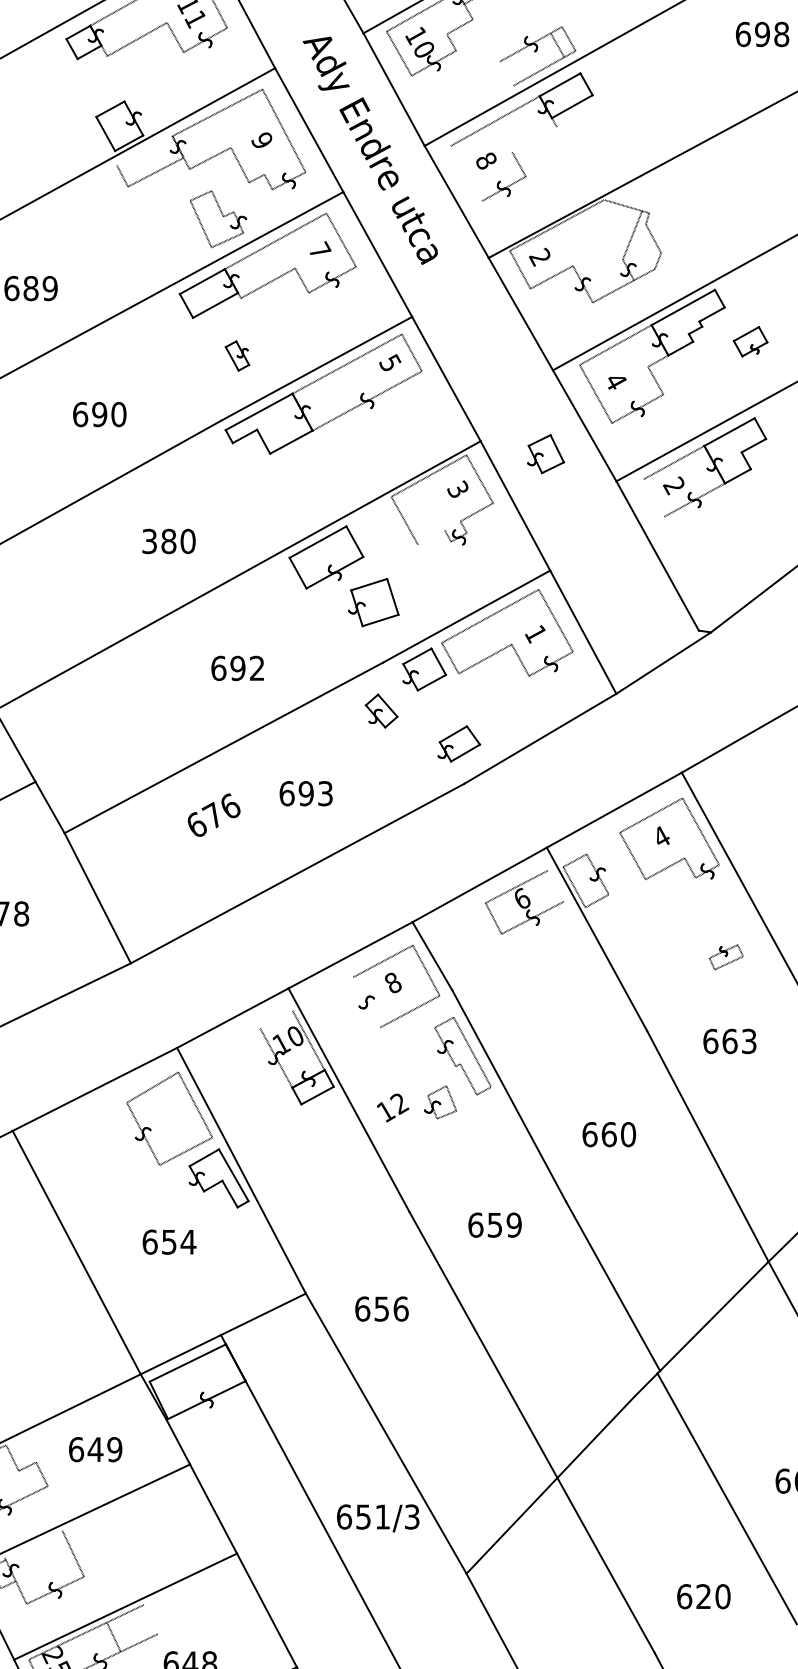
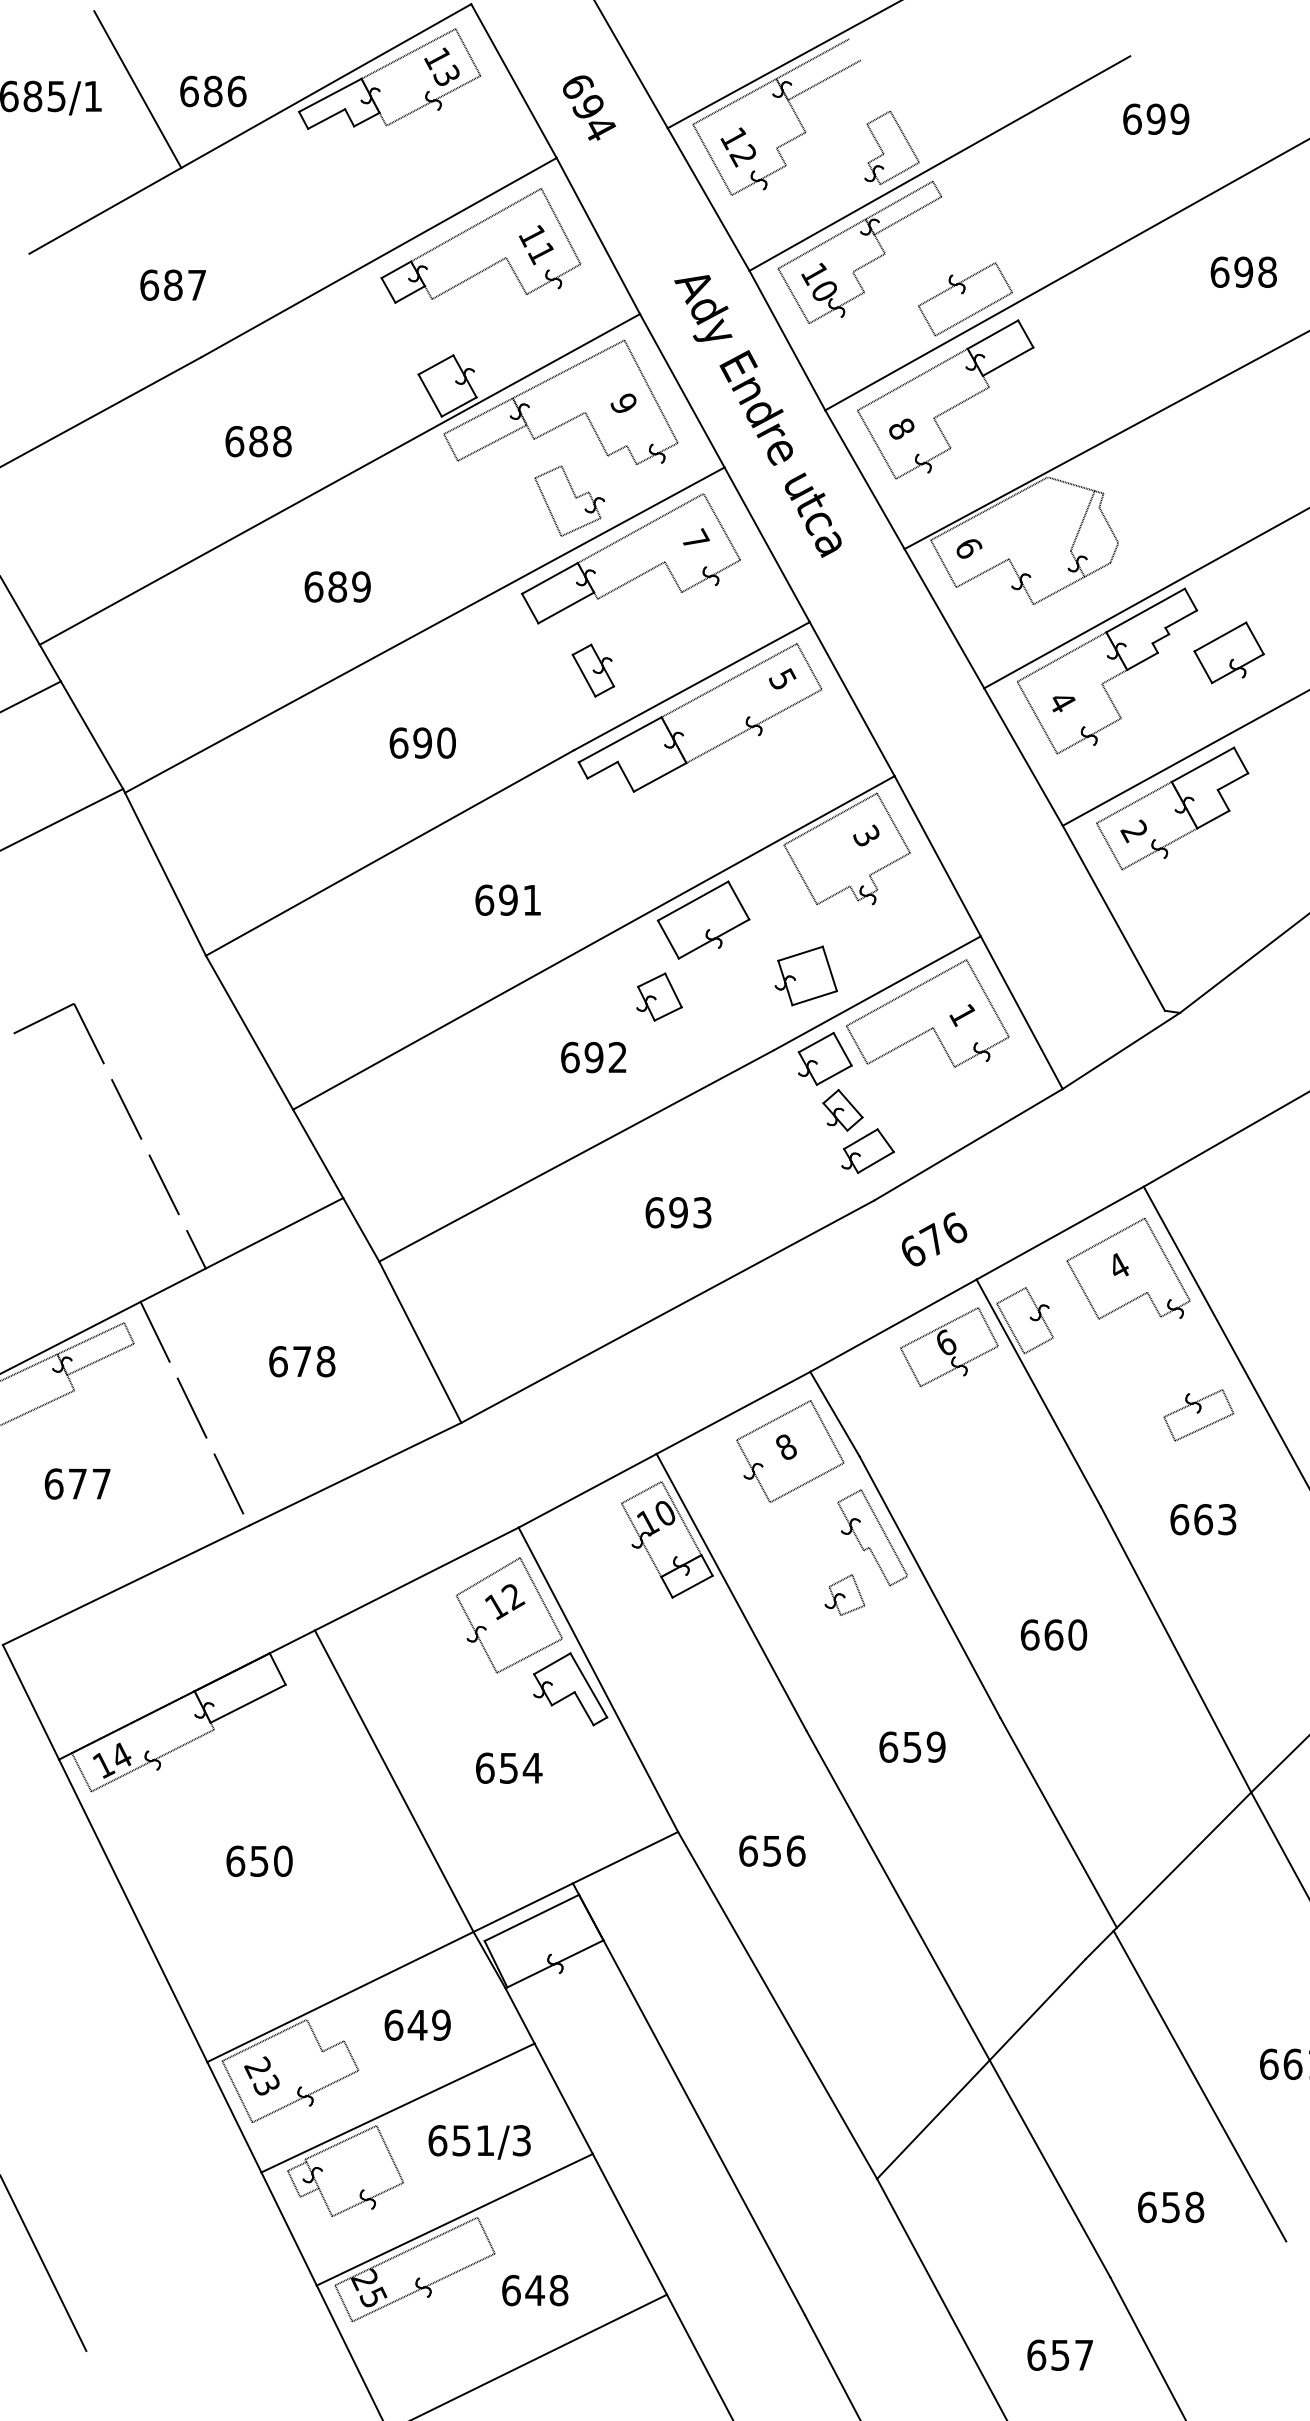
line: (557, 45) -> (926, 320), moved
line: (534, 139) -> (961, 402), added
line: (143, 150) -> (477, 416), added
line: (466, 173) -> (876, 444), added
text: (540, 257) -> (968, 548), 2 -> 6
part: (750, 341) -> (1228, 652), size x1.67
part: (237, 355) -> (593, 670), size x1.43
part: (545, 453) -> (659, 996), moved
line: (654, 498) -> (1109, 846), added
line: (431, 537) -> (833, 895), added
text: (168, 540) -> (508, 899), 380 -> 691
part: (373, 602) -> (805, 975), moved
part: (381, 711) -> (842, 1110), moved
text: (214, 815) -> (934, 1239), moved
line: (556, 885) -> (988, 1326), added
part: (725, 957) -> (1198, 1415), size x1.67
line: (366, 1002) -> (753, 1471), added
line: (276, 1019) -> (641, 1492), added
text: (393, 1107) -> (505, 1601), moved
text: (378, 1518) -> (479, 2142), moved
line: (33, 1544) -> (340, 2142), added
text: (713, 1596) -> (1183, 2207), 620 -> 658
line: (113, 1637) -> (485, 2235), moved

